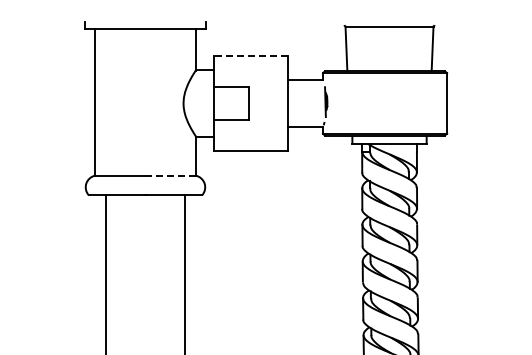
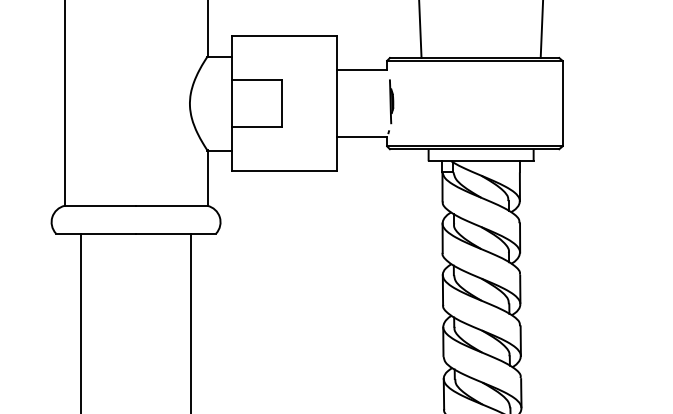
line: (250, 55) -> (284, 35), dashed -> solid
line: (170, 175) -> (171, 205), dashed -> solid

